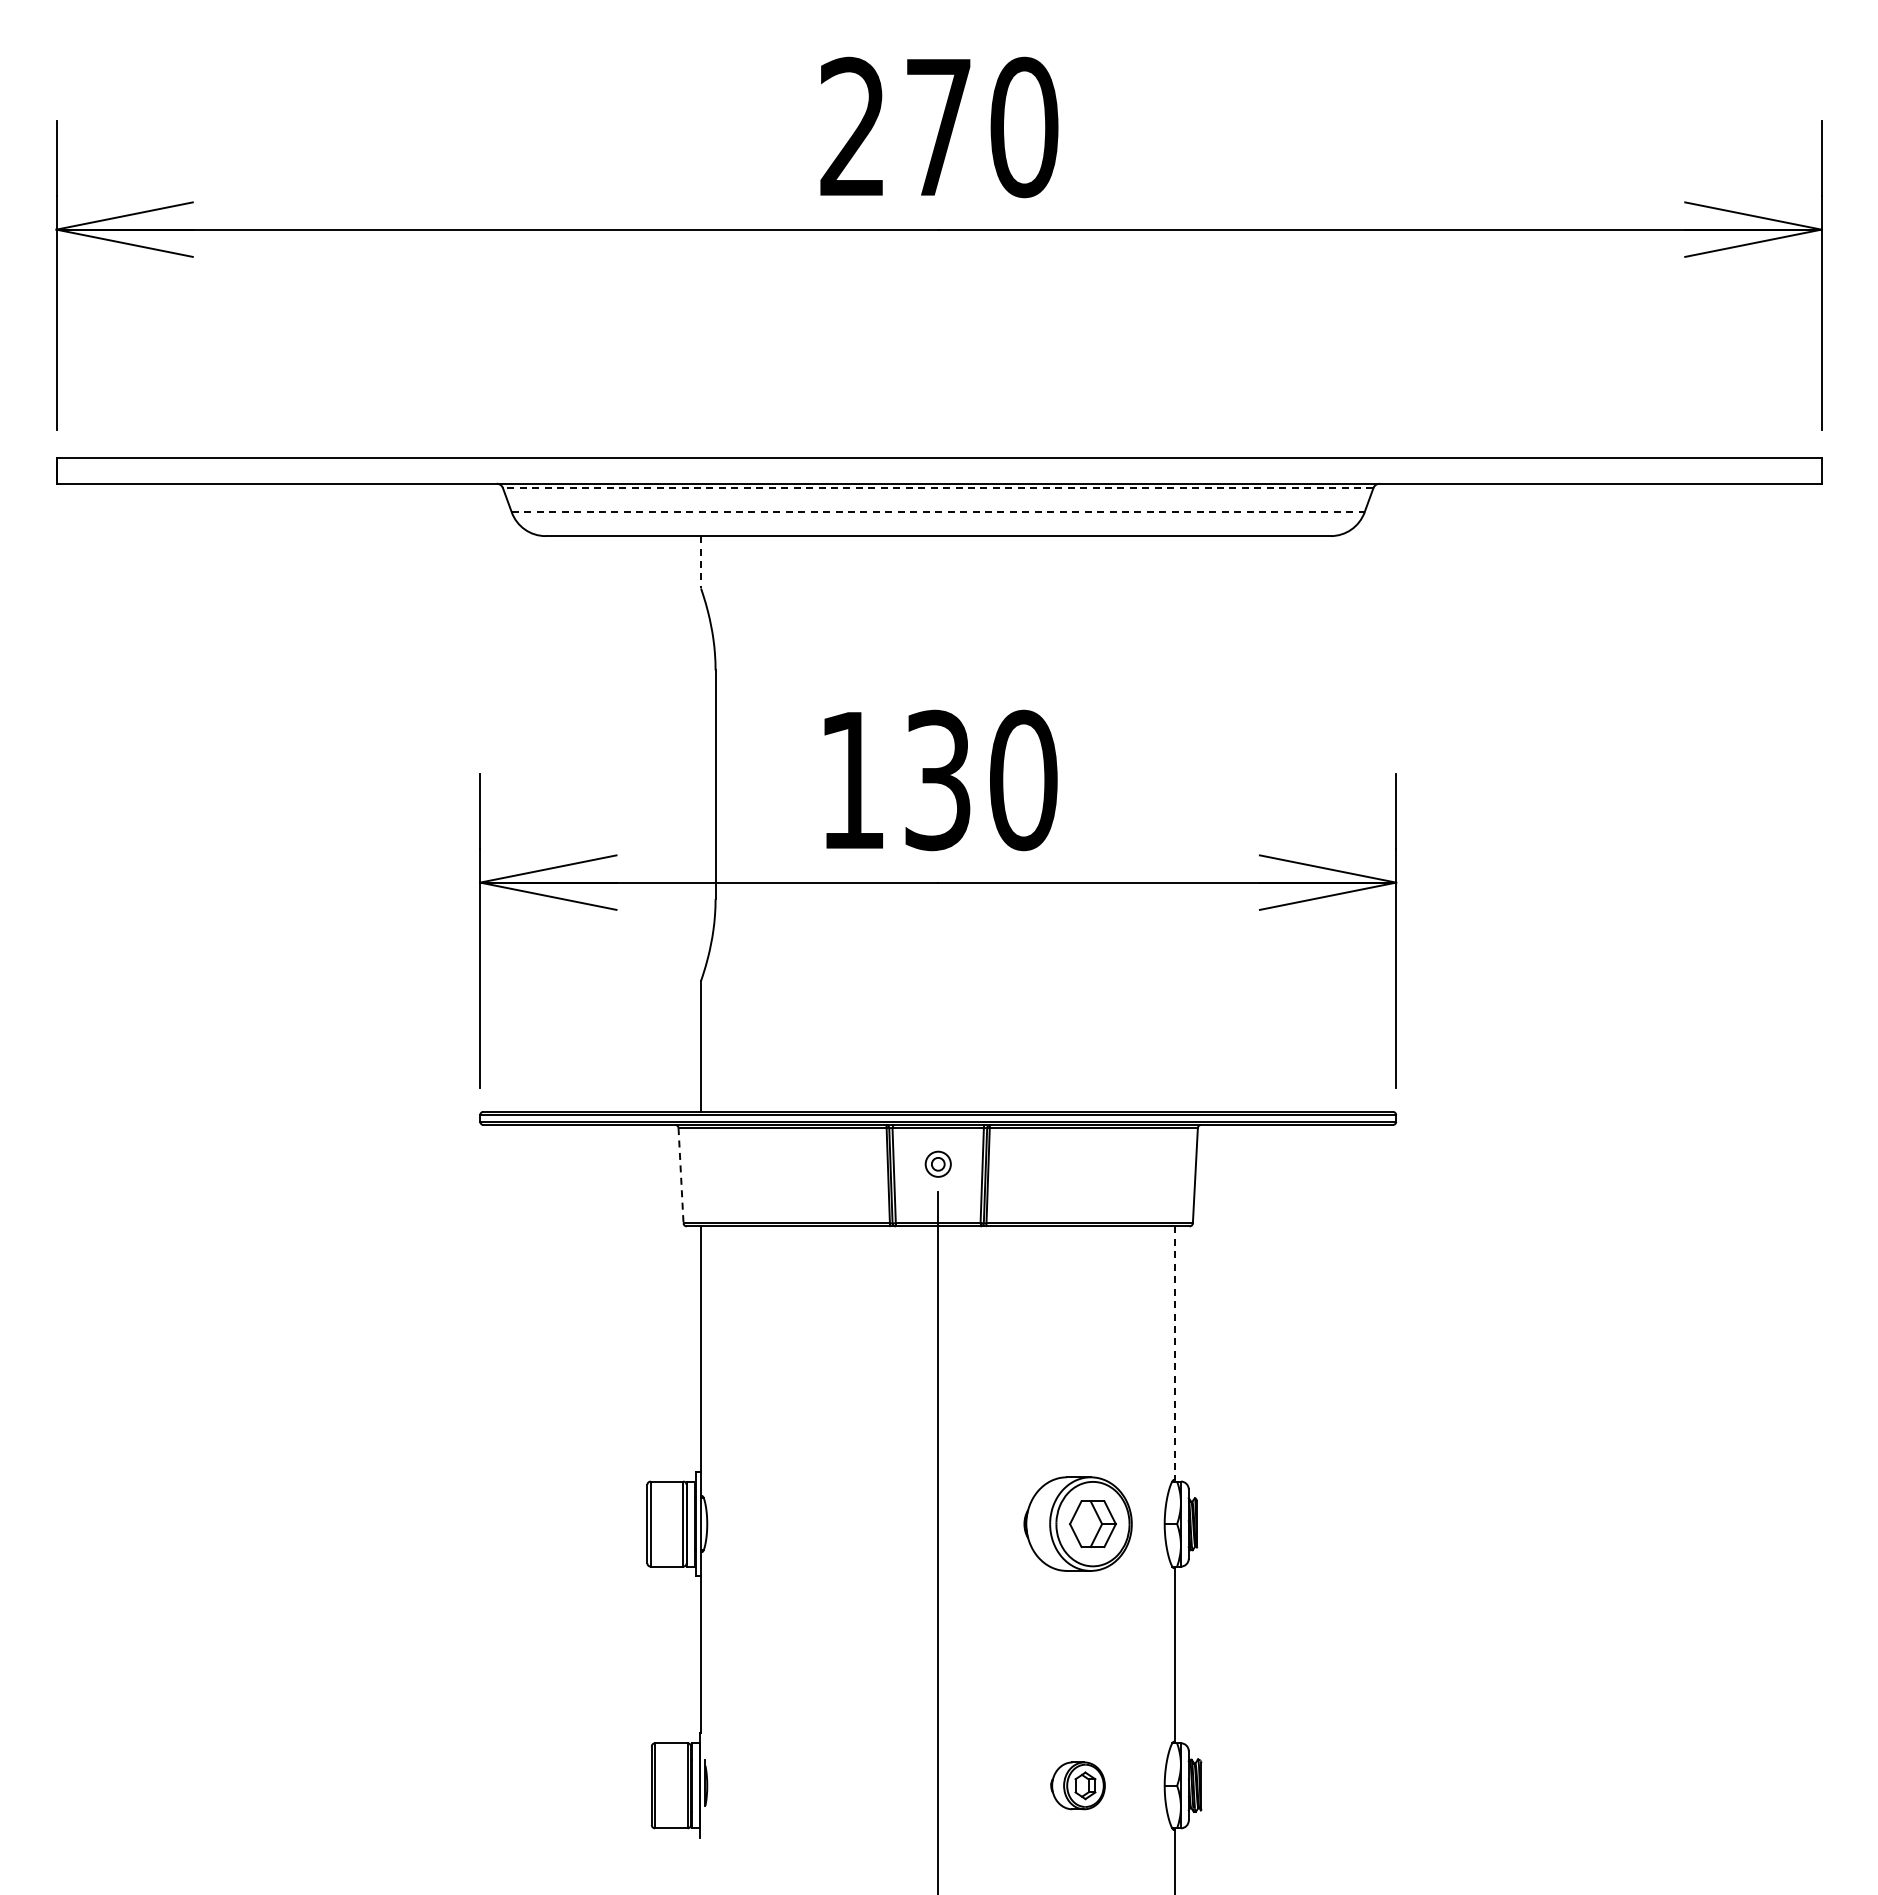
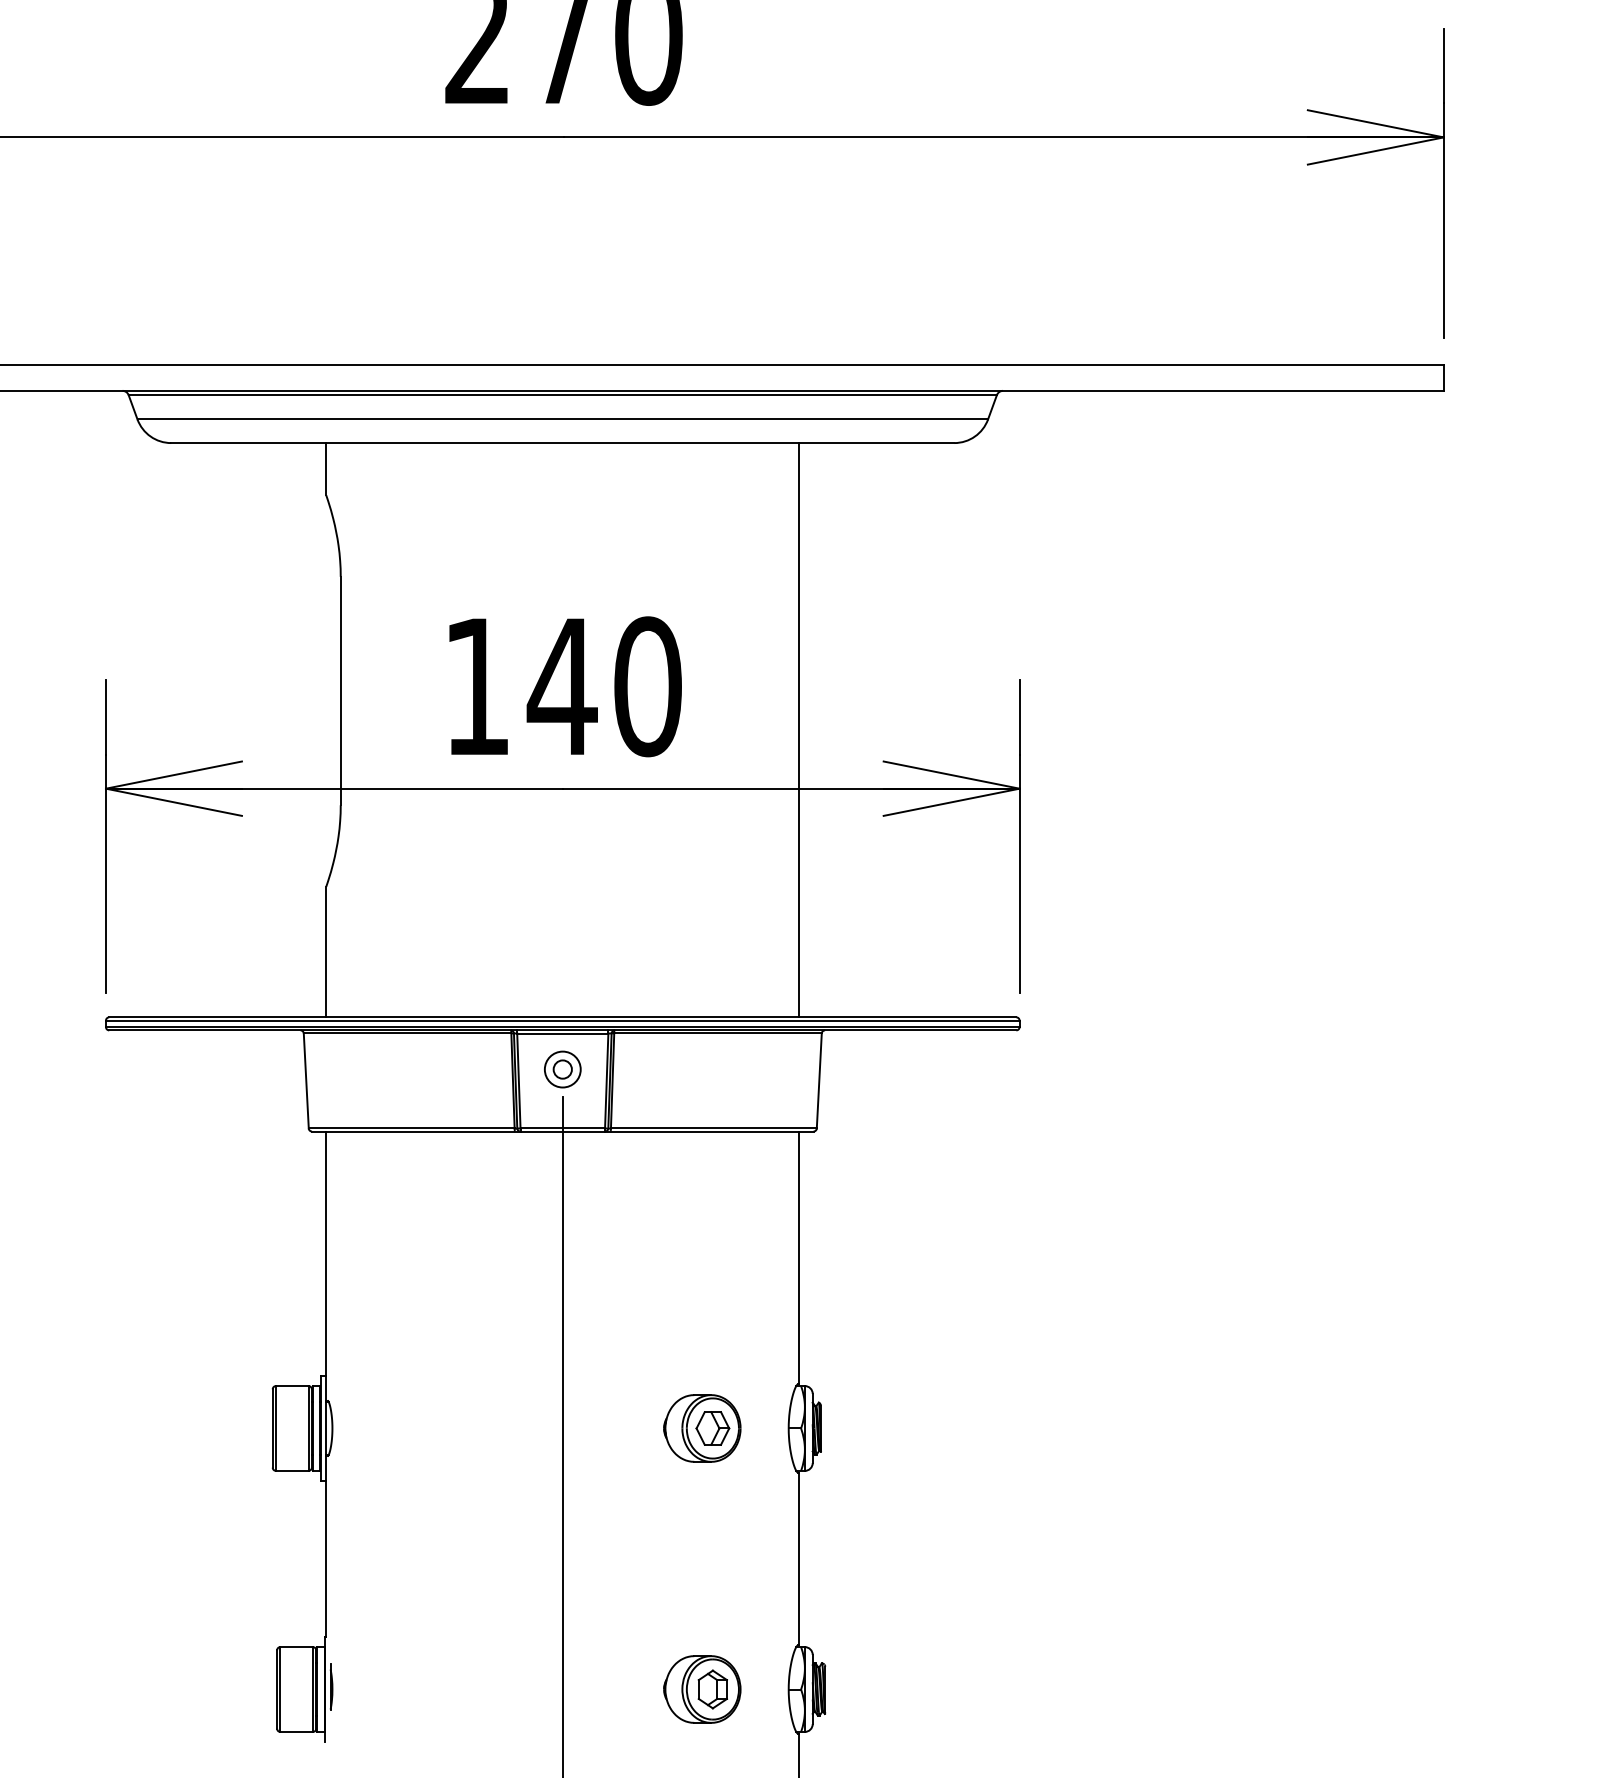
line: (937, 488) -> (562, 395), dashed -> solid
line: (938, 512) -> (563, 419), dashed -> solid
line: (701, 562) -> (326, 469), dashed -> solid
text: (937, 780) -> (562, 686), 130 -> 140
line: (1175, 823) -> (799, 729), added
part: (938, 1164) -> (563, 1069), size x1.43
line: (681, 1175) -> (306, 1080), dashed -> solid
line: (1175, 1353) -> (799, 1258), dashed -> solid
part: (1077, 1523) -> (701, 1427), size x0.71
part: (1077, 1785) -> (701, 1689), size x1.43

